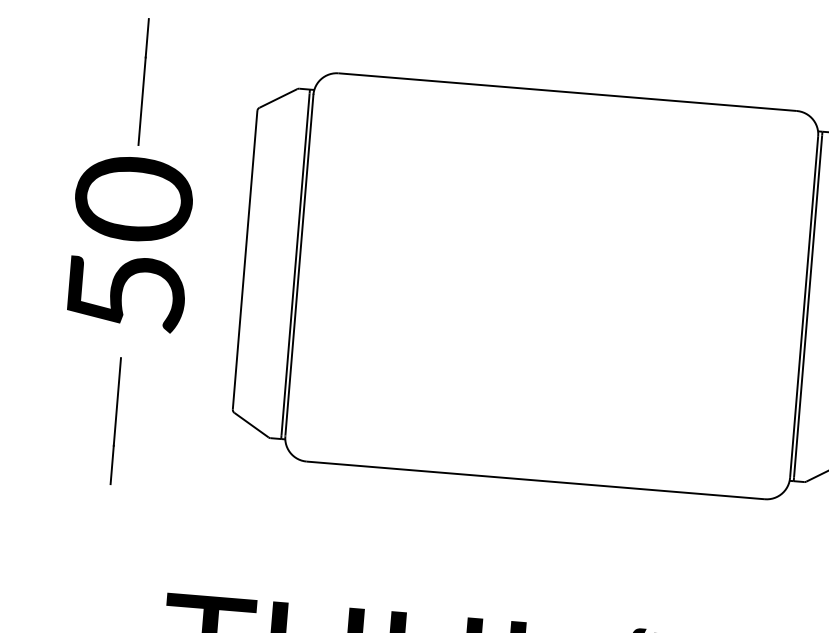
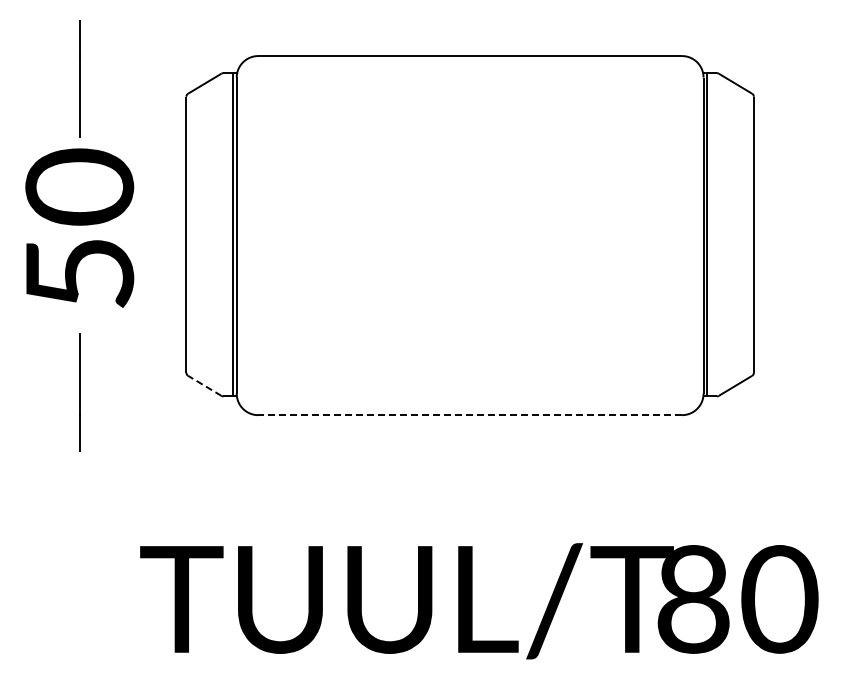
line: (251, 424) -> (204, 385), solid -> dashed
line: (536, 480) -> (470, 415), solid -> dashed

